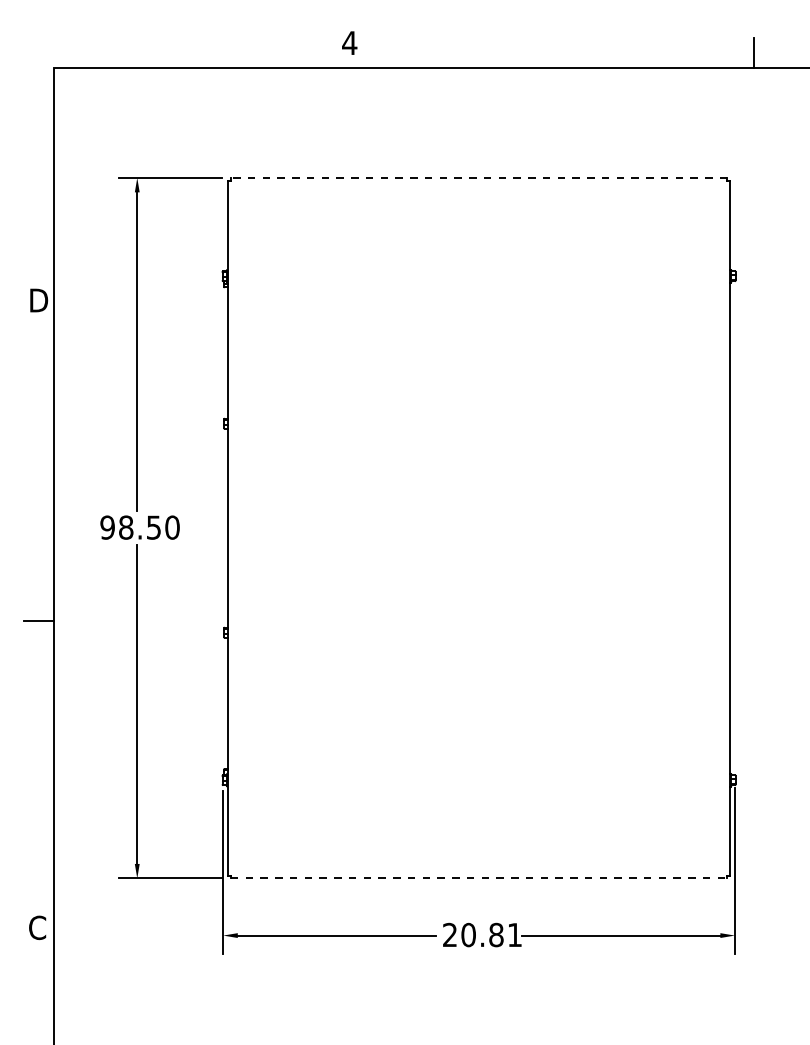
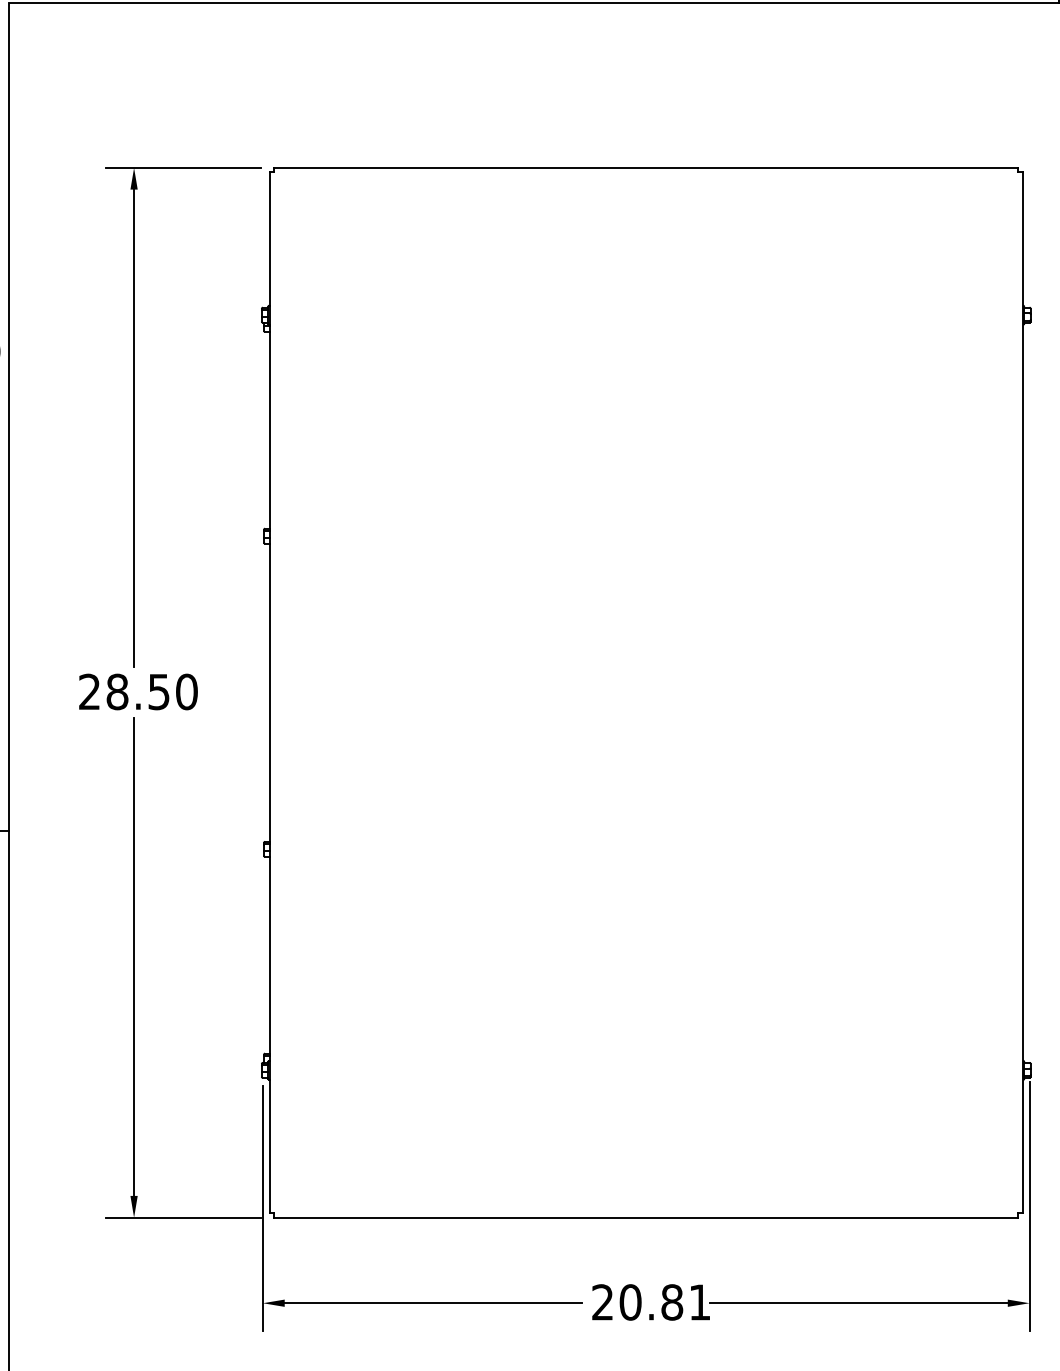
line: (478, 177) -> (645, 167), dashed -> solid
text: (107, 527) -> (89, 691), 98.50 -> 28.50
line: (479, 878) -> (646, 1217), dashed -> solid

